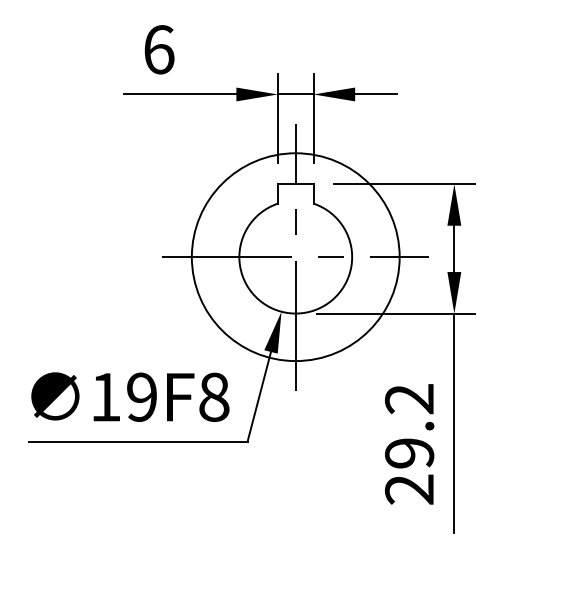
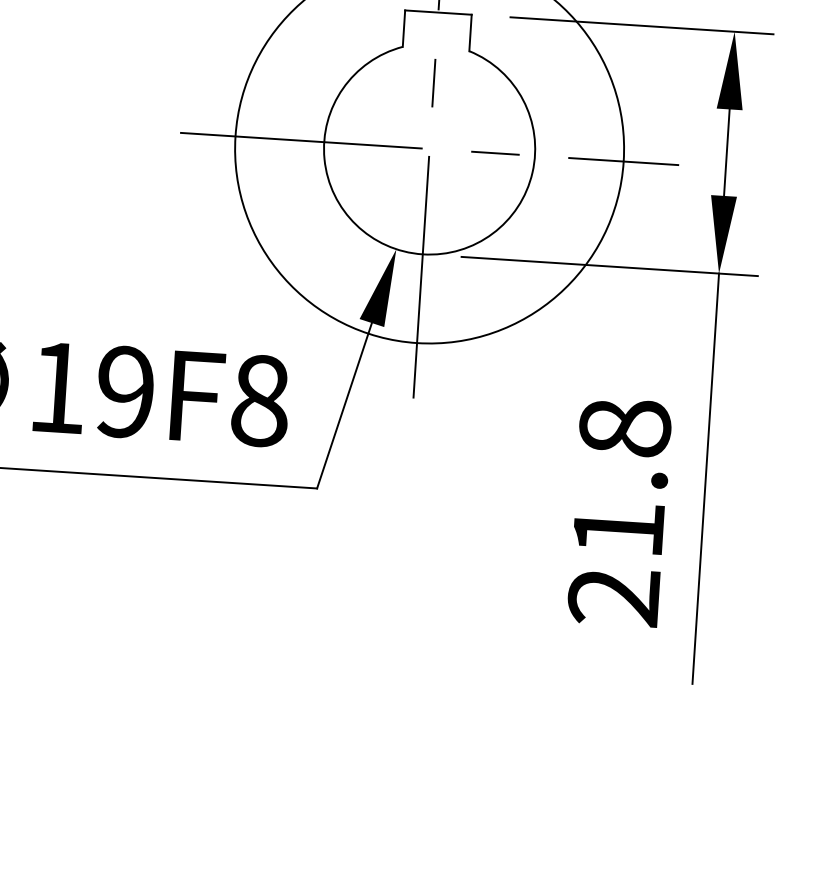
text: (409, 425) -> (621, 477), 29.2 -> 21.8

